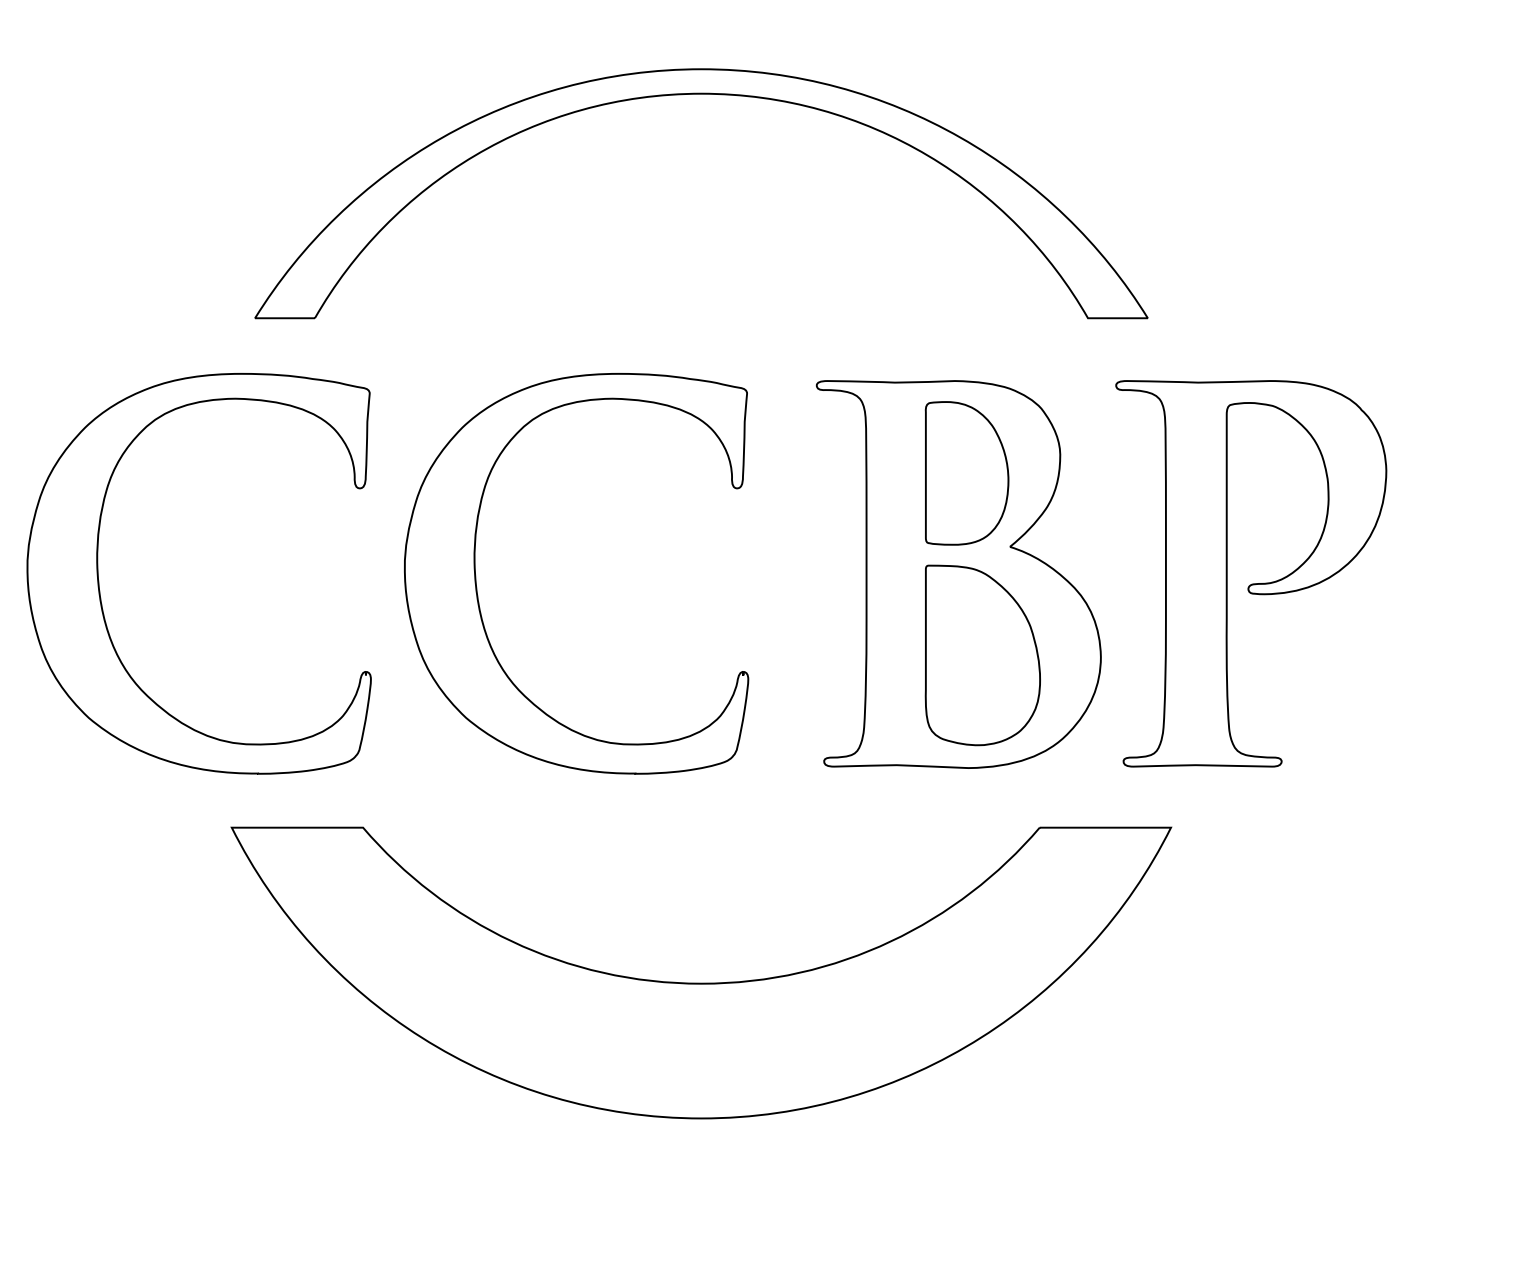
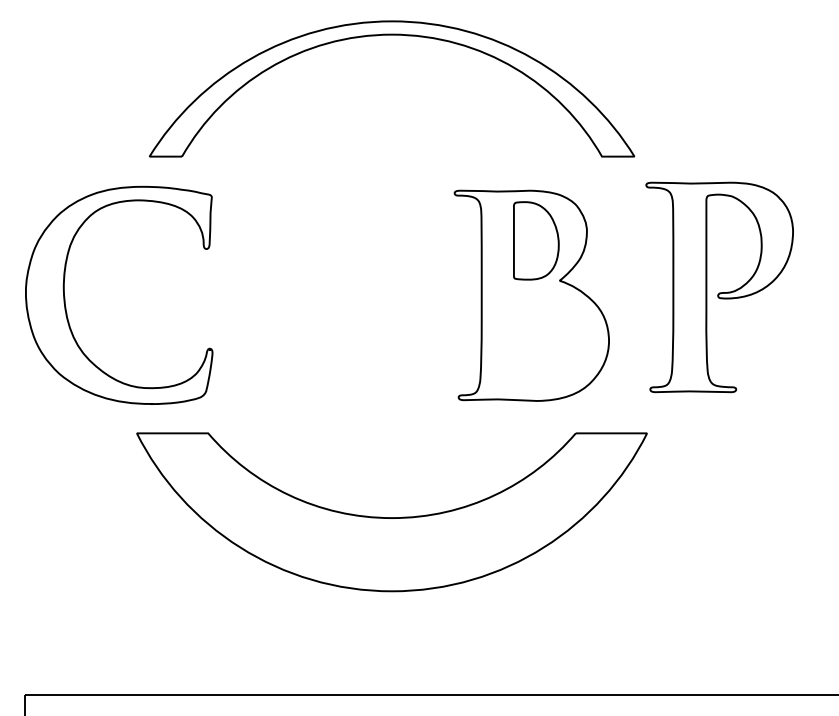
part: (1250, 573) -> (719, 287), moved
part: (477, 577) -> (270, 297), removed
part: (982, 654) -> (544, 339), removed

